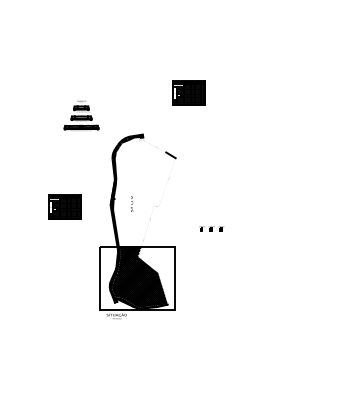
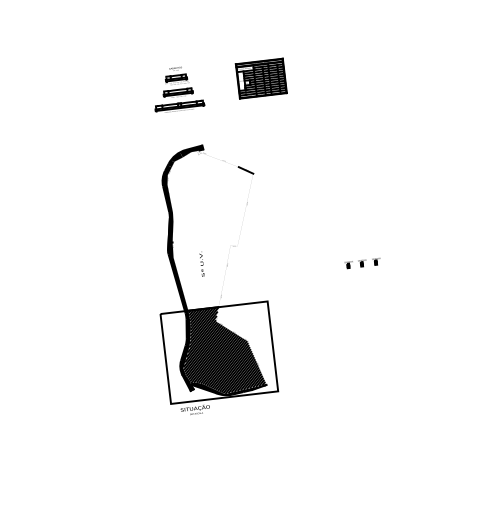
part: (81, 115) -> (177, 88), moved
text: (132, 203) -> (202, 264), moved
part: (64, 206) -> (102, 261), removed
part: (211, 228) -> (362, 263), moved

